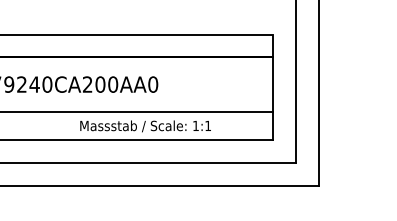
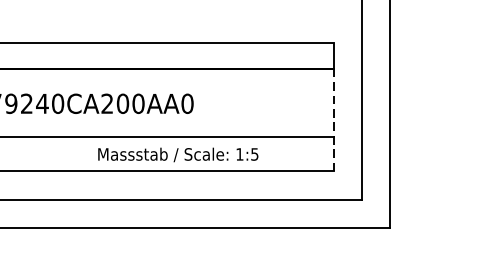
line: (272, 98) -> (333, 120), solid -> dashed
text: (207, 125) -> (254, 153), 1:1 -> 1:5

